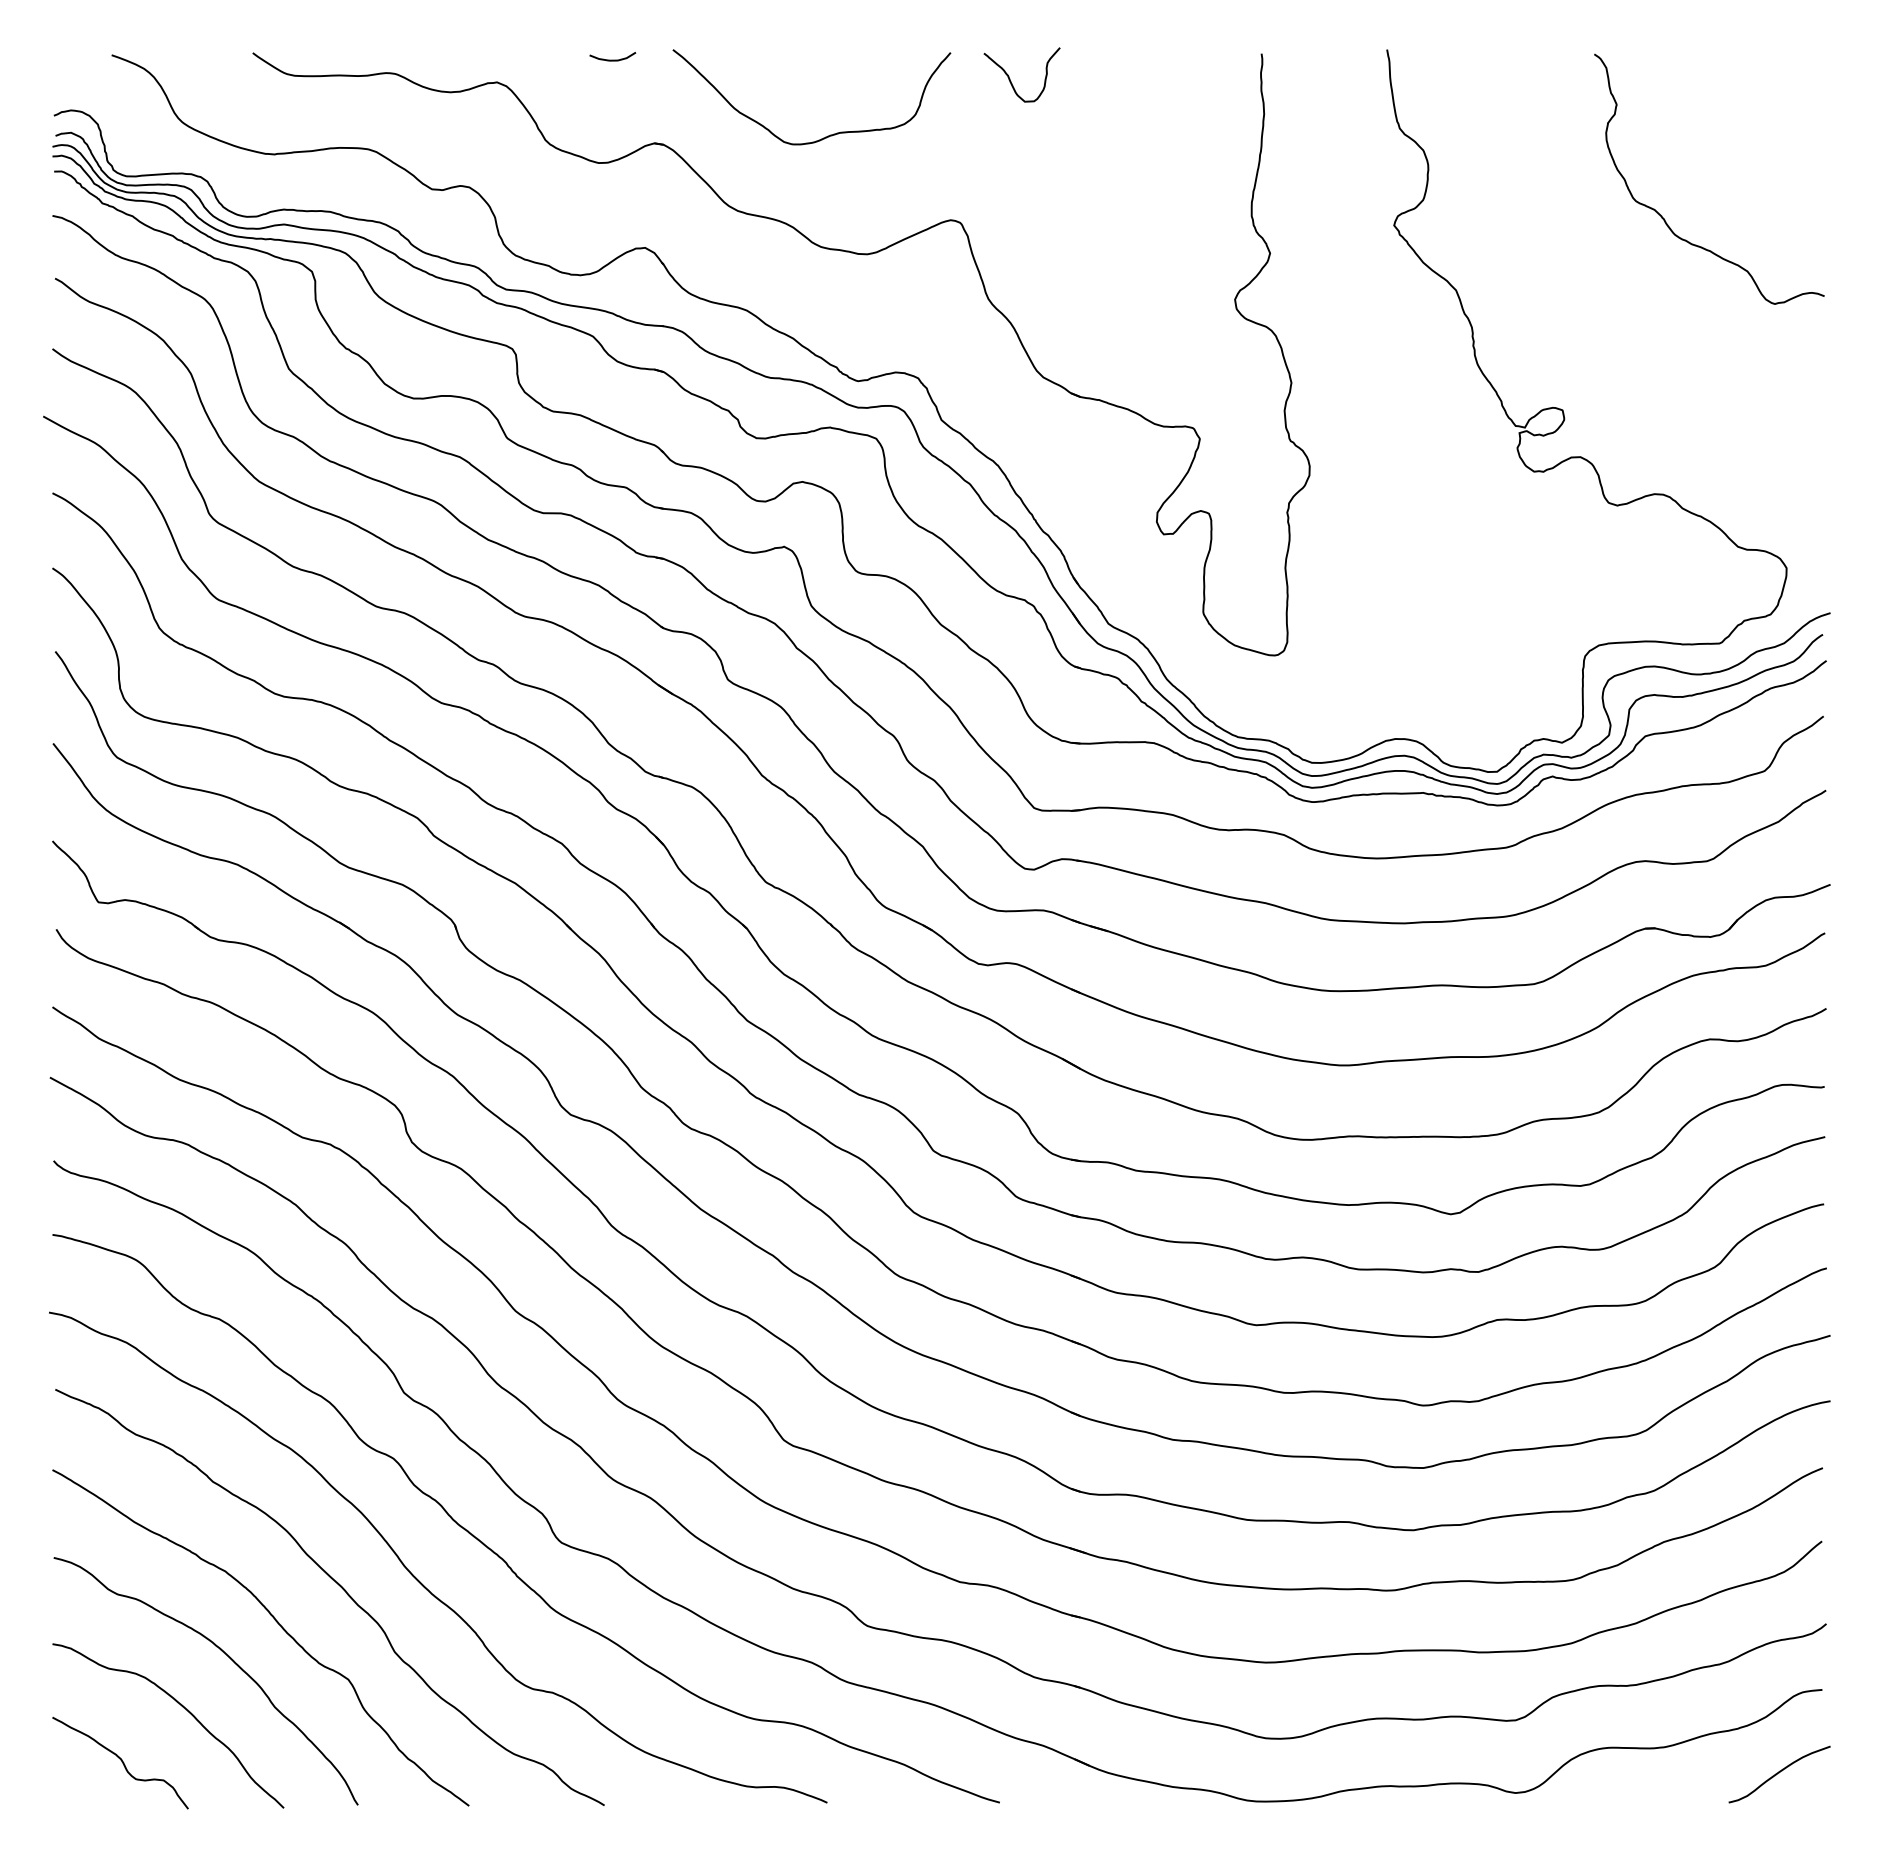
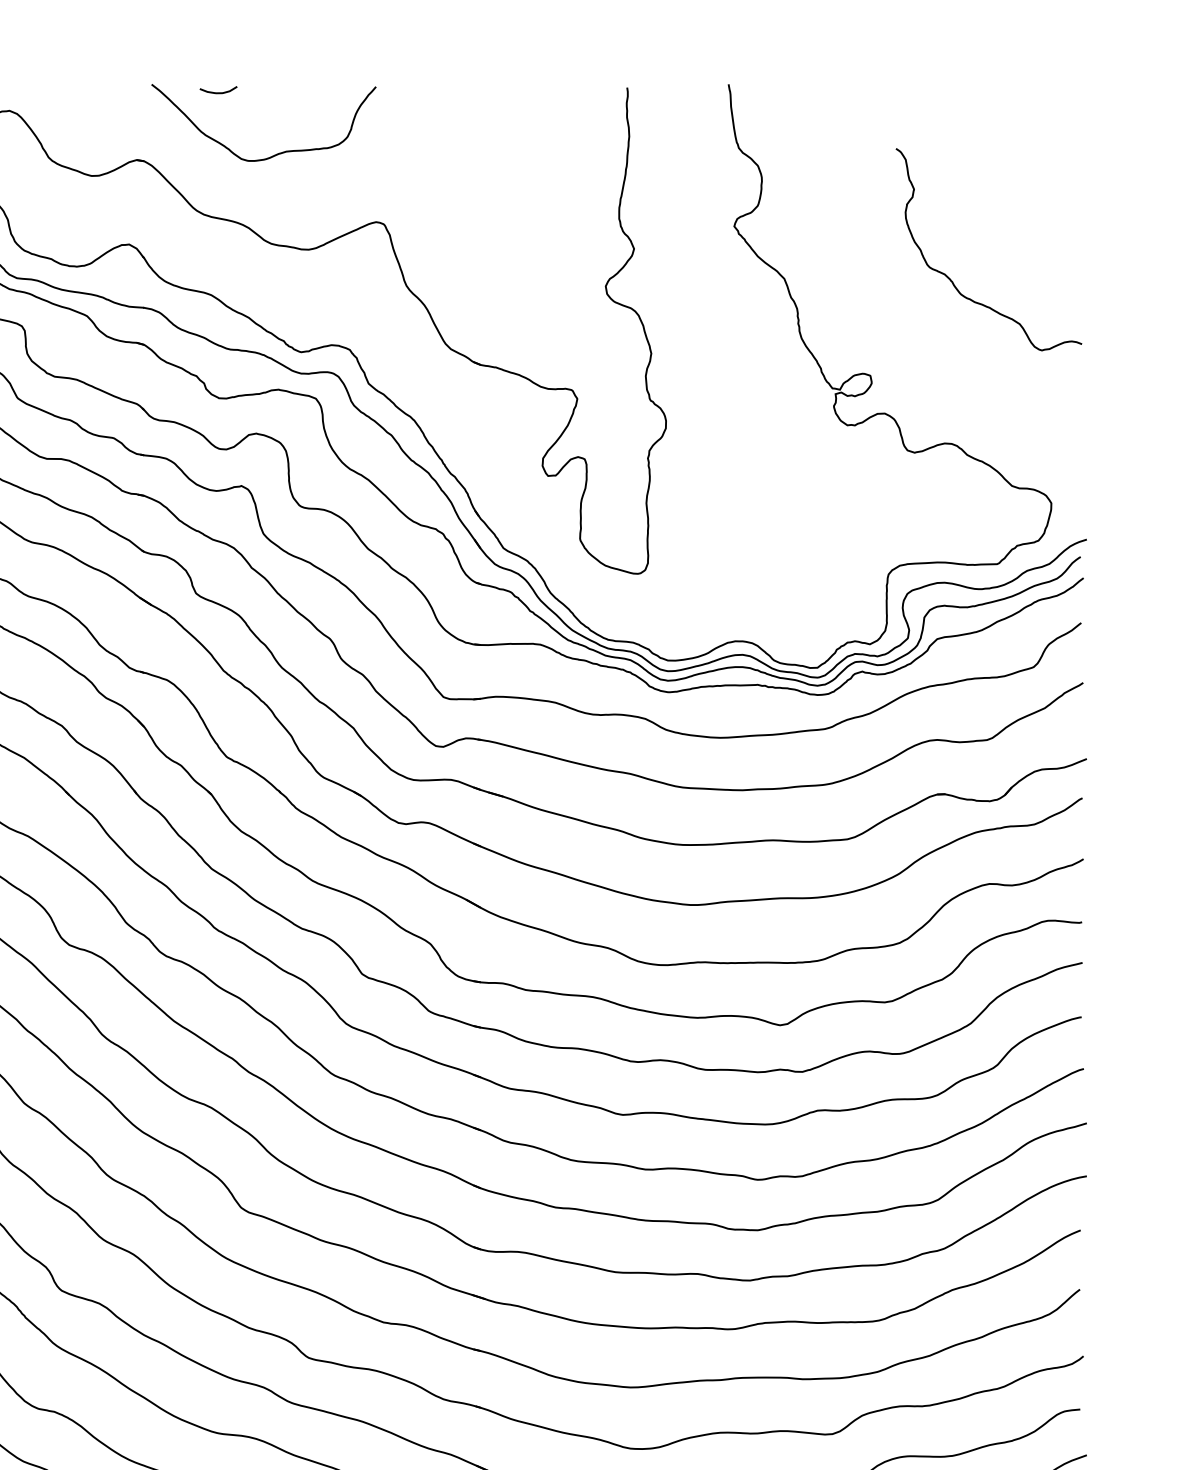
curve: (612, 59) -> (218, 92), moved
curve: (1010, 78) -> (424, 107), removed
curve: (1665, 219) -> (953, 282), moved

